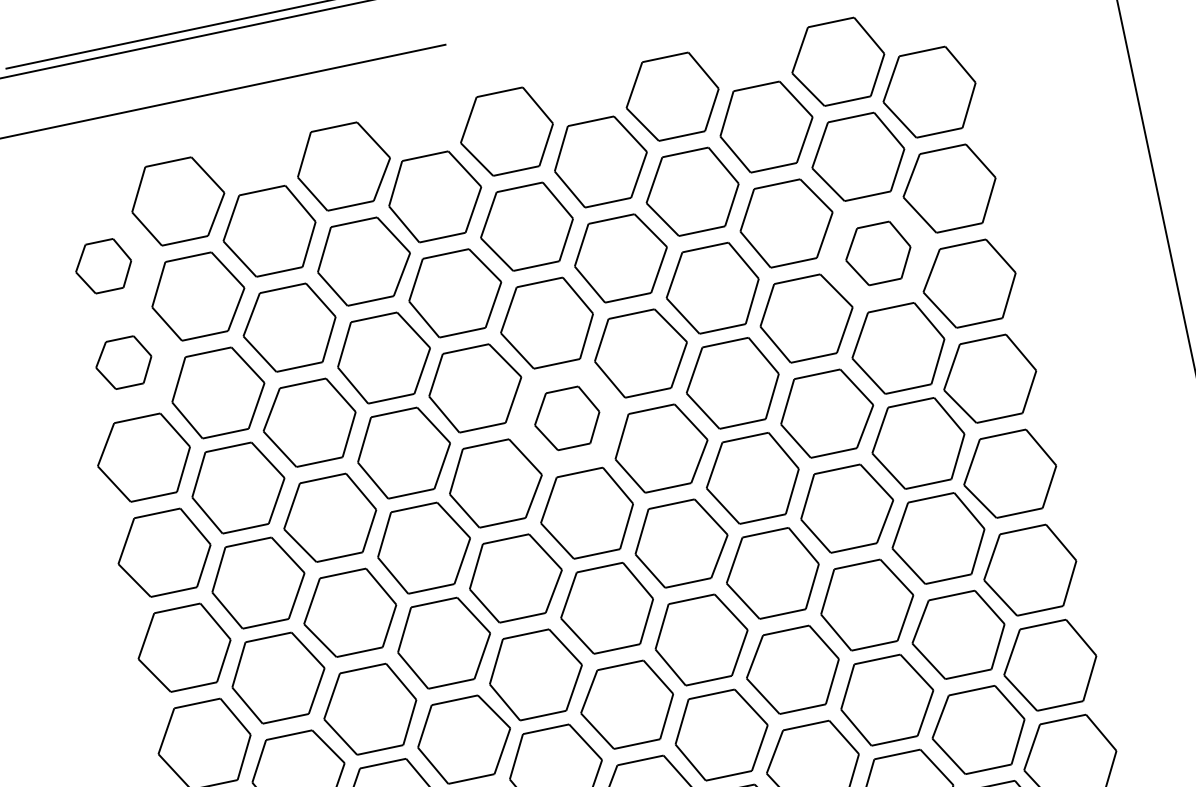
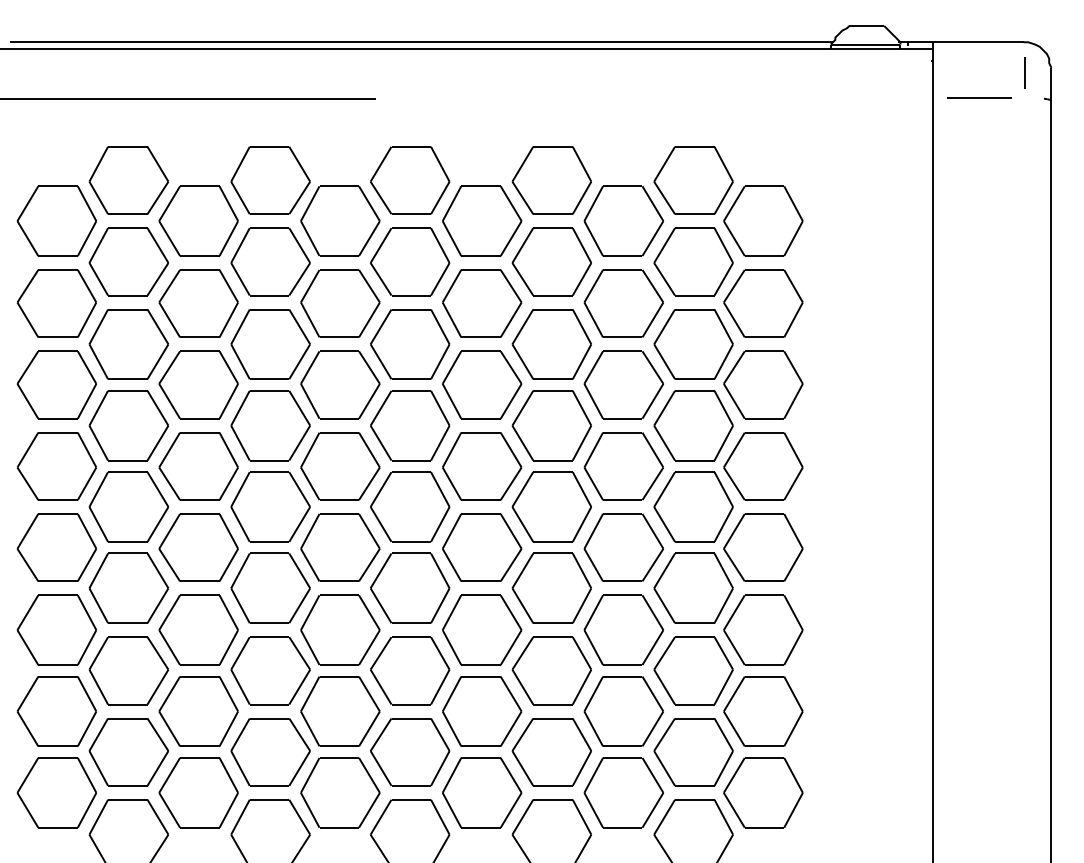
part: (878, 253) -> (693, 344), size x1.43
part: (103, 265) -> (56, 220), size x1.67
part: (123, 362) -> (56, 303), size x1.67
part: (567, 418) -> (410, 425), size x1.43

